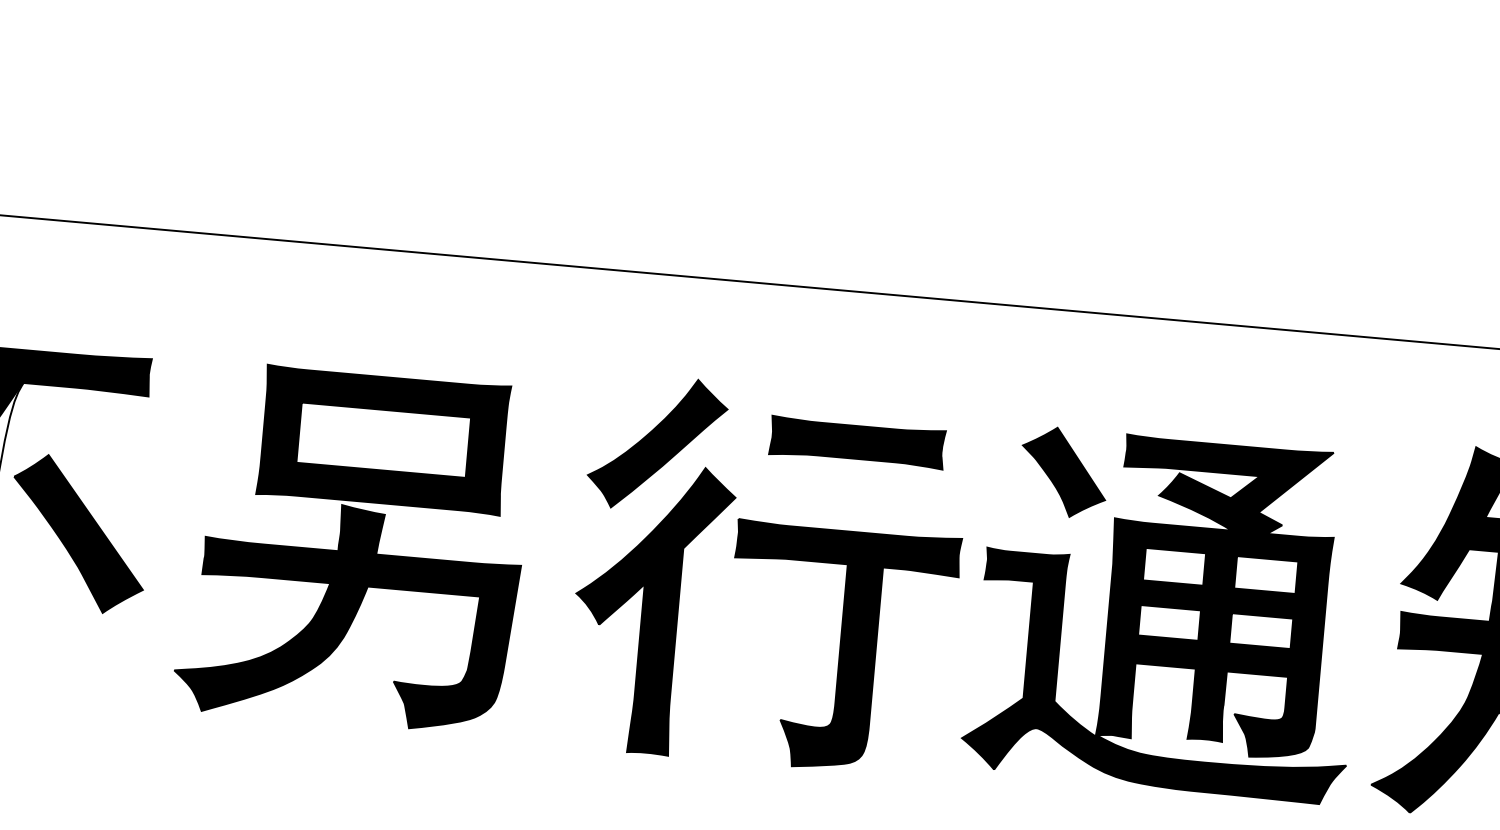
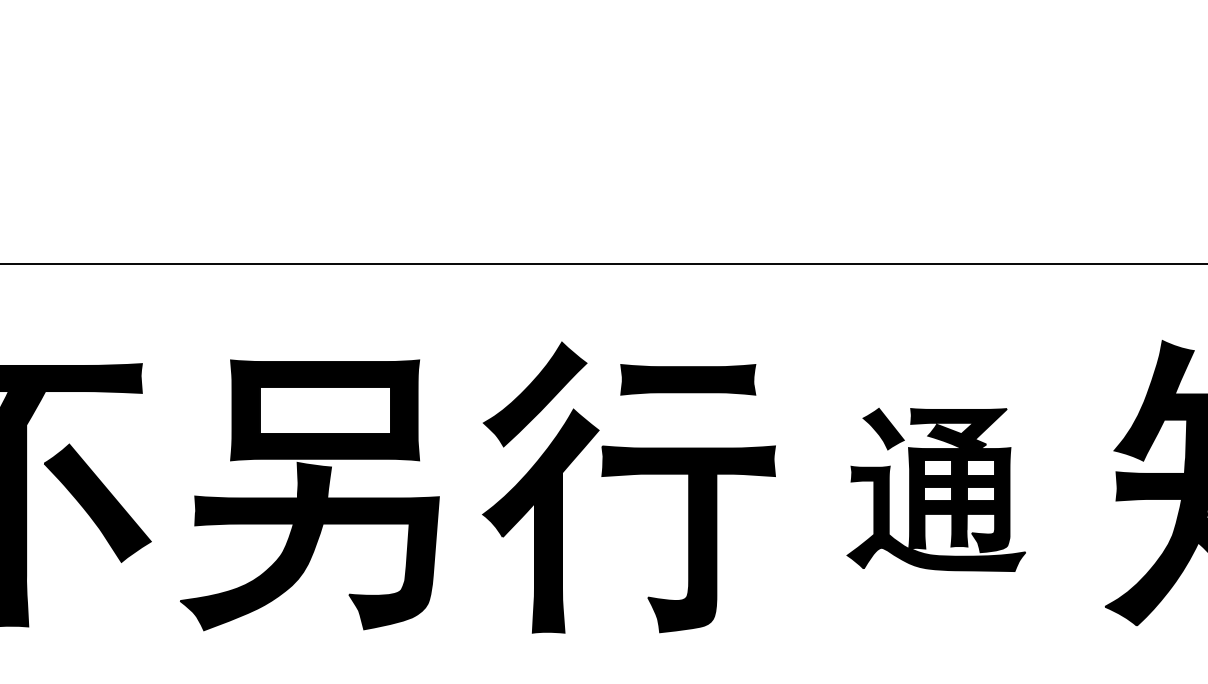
part: (1166, 613) -> (936, 489), size x0.6

